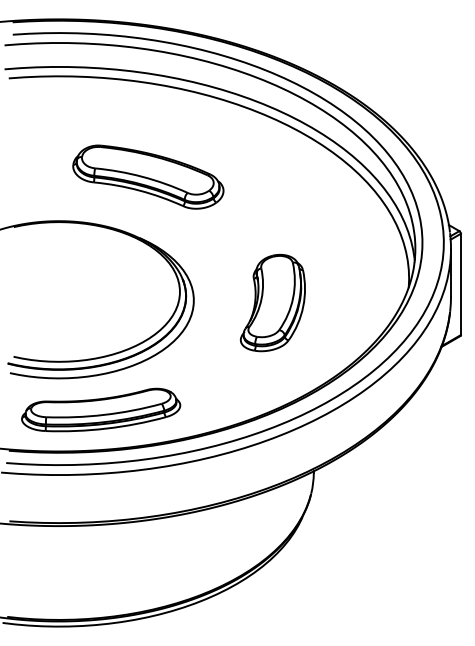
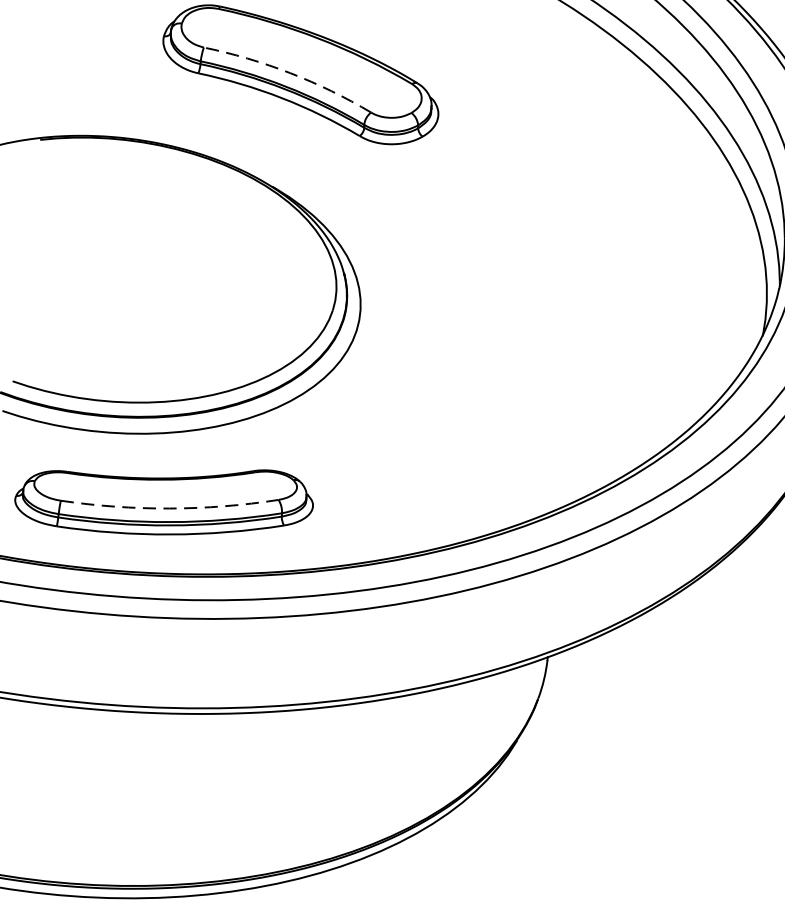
arc: (142, 176) -> (290, 72), solid -> dashed
part: (272, 303) -> (505, 336), removed
arc: (104, 414) -> (169, 507), solid -> dashed

